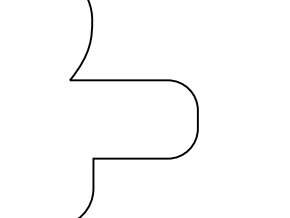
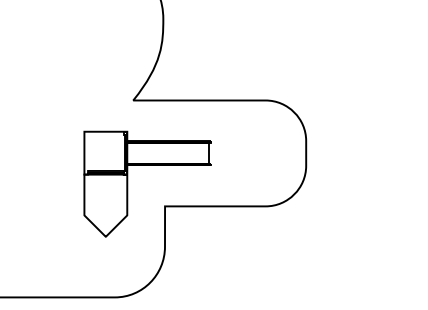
part: (80, 128) -> (147, 165), added

